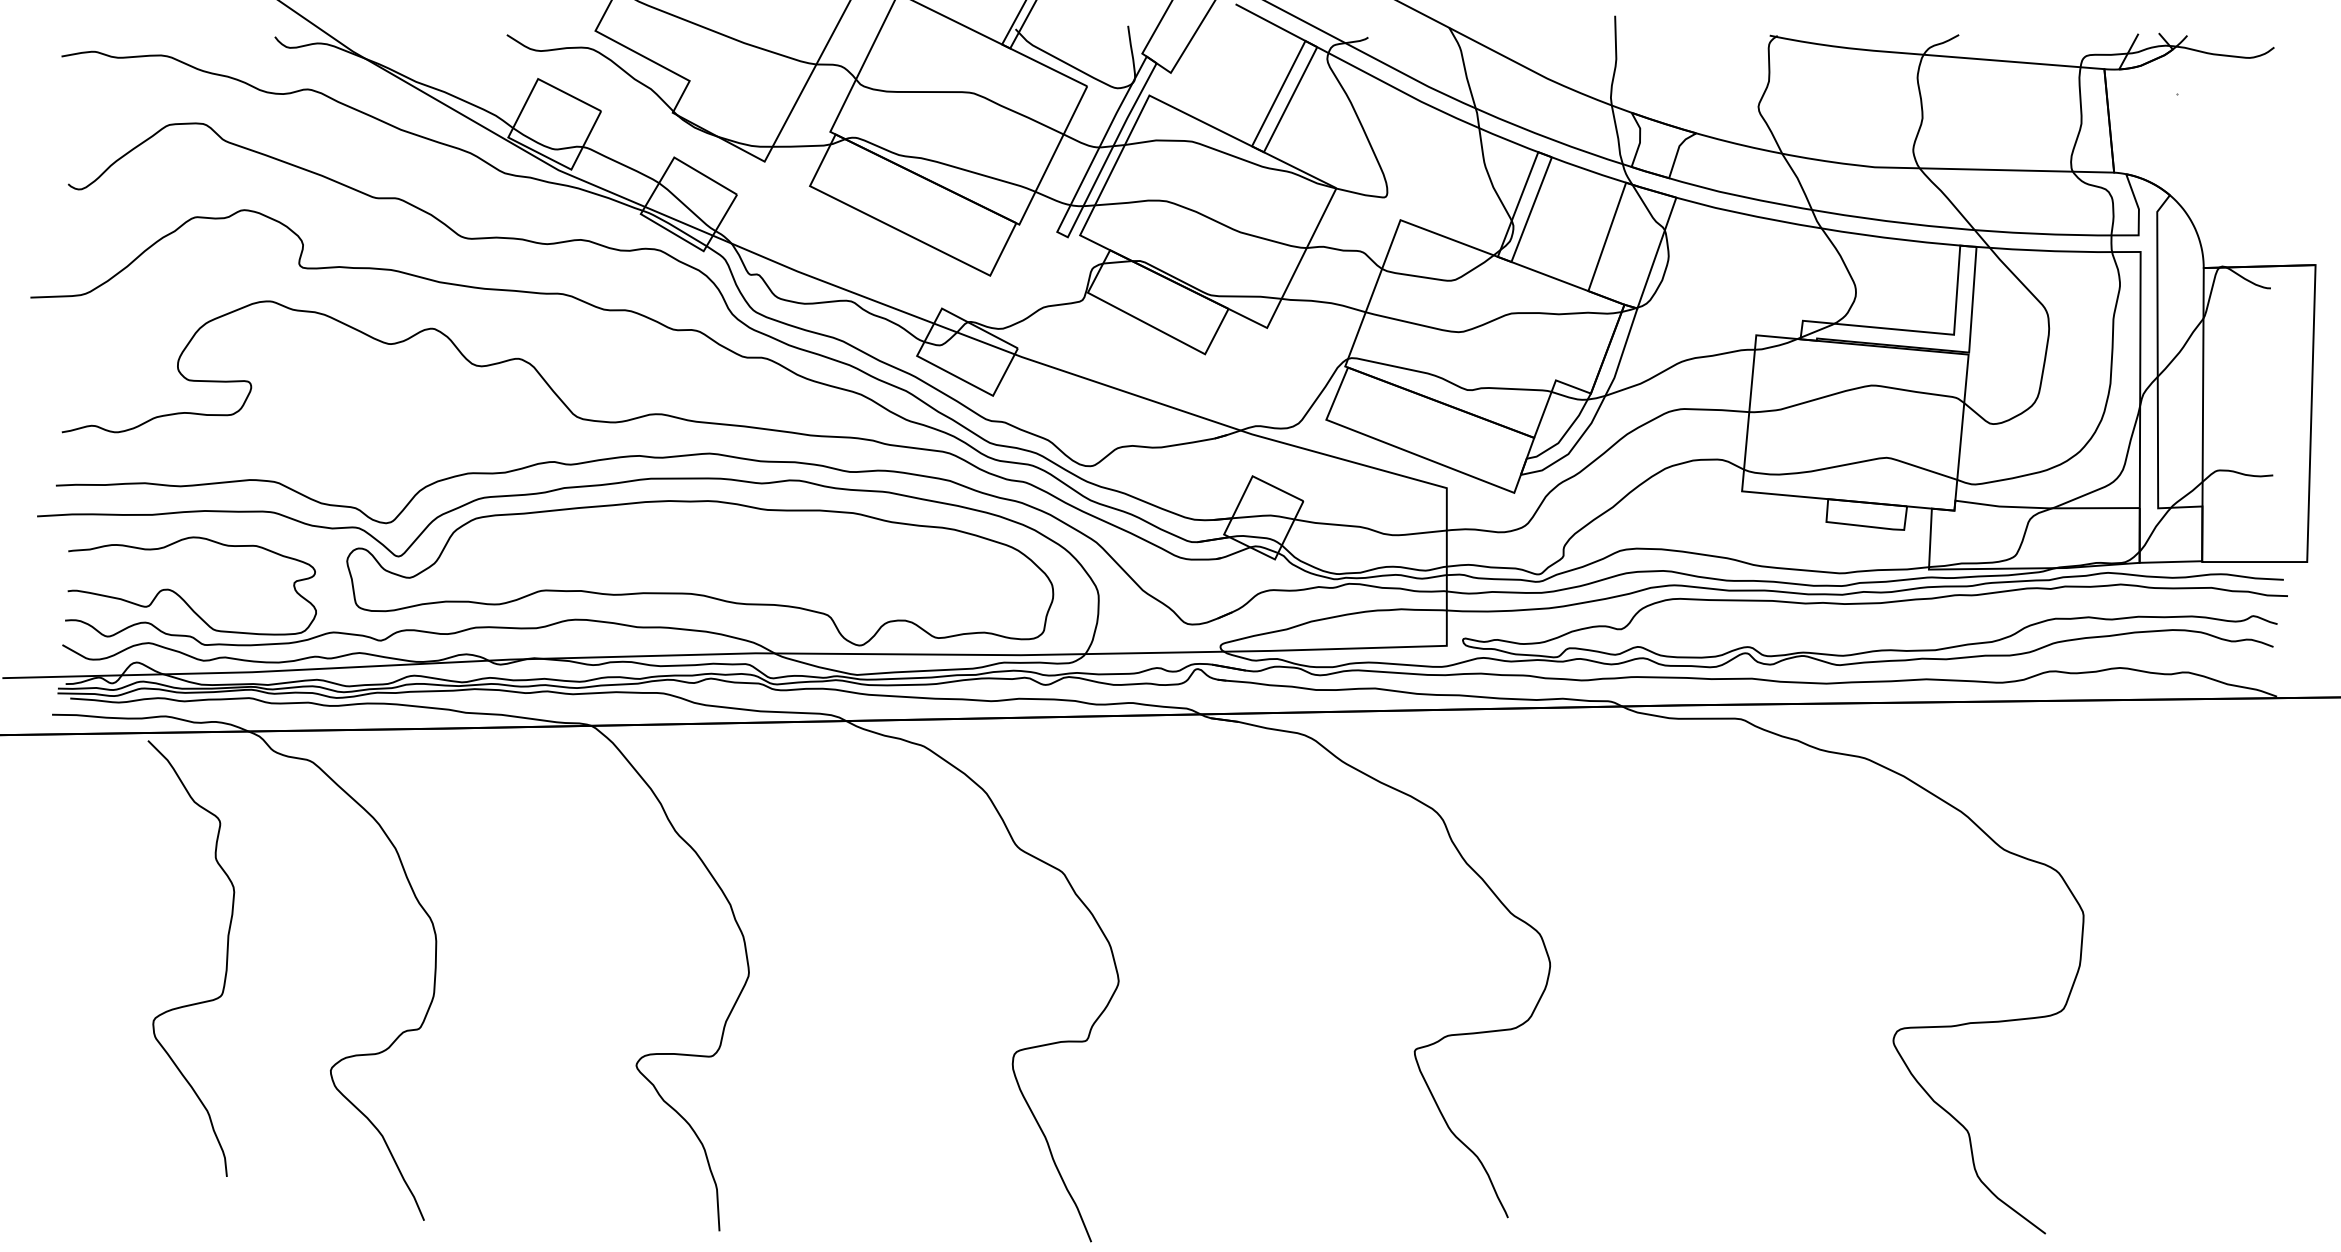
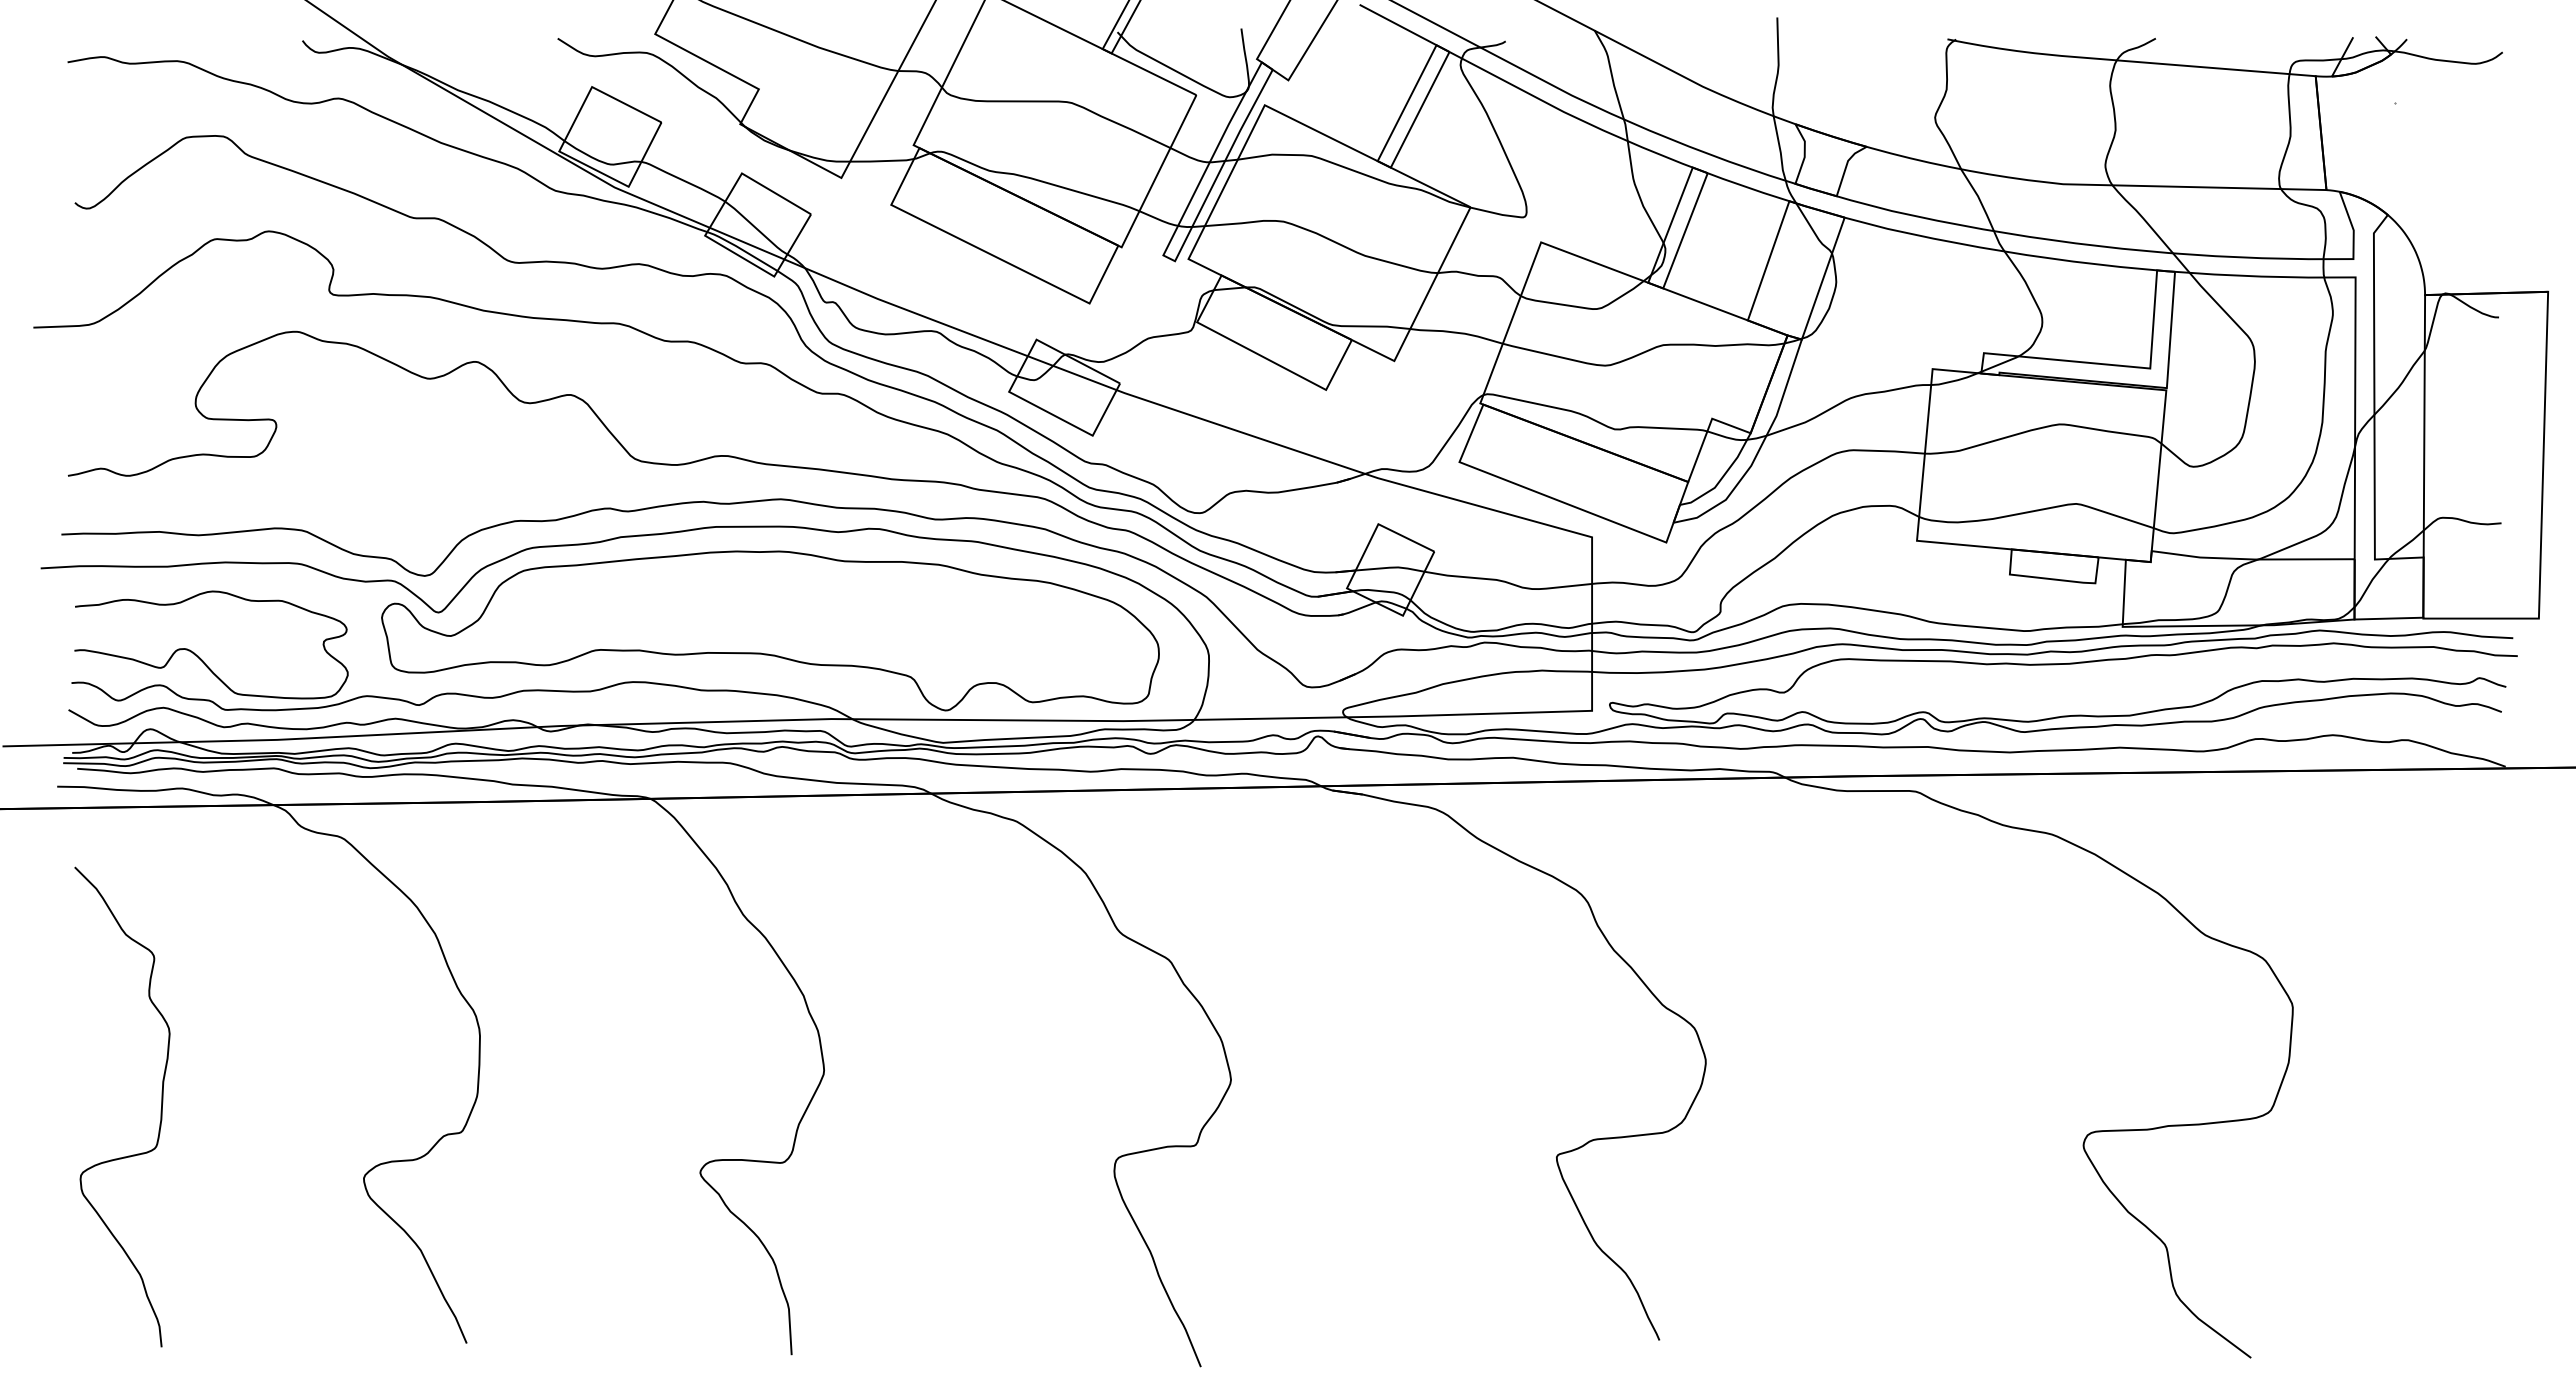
curve: (225, 961) -> (160, 1110), moved

